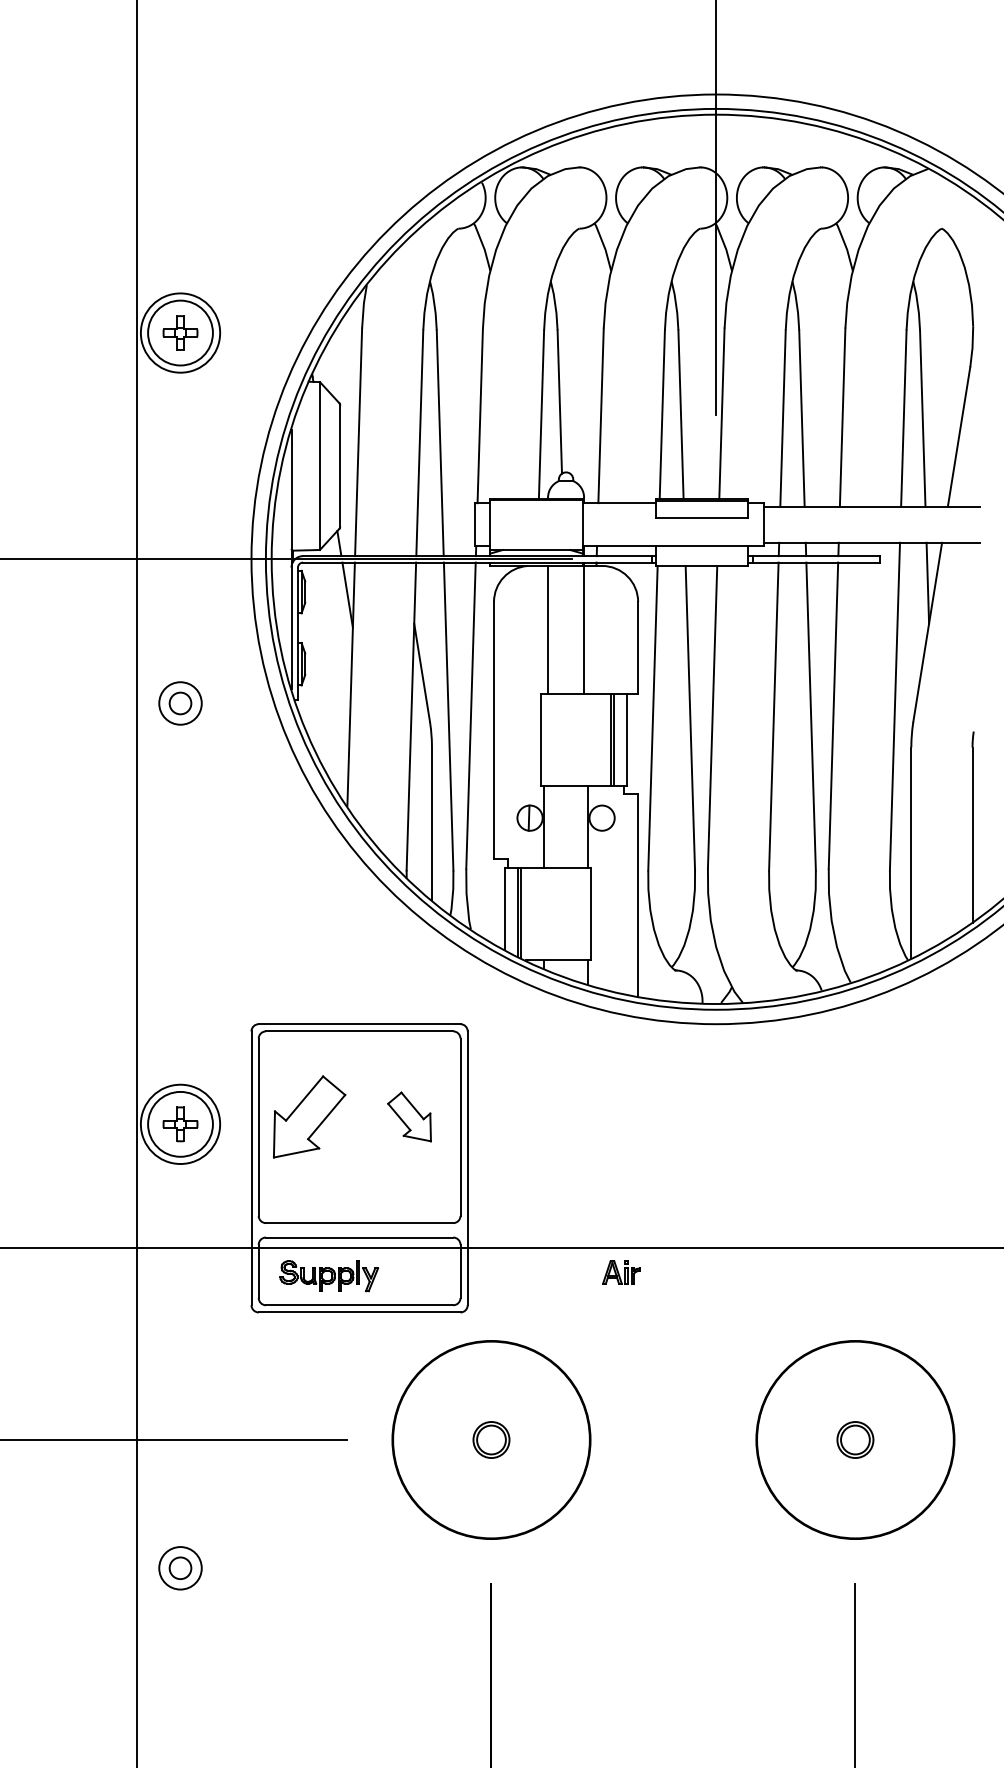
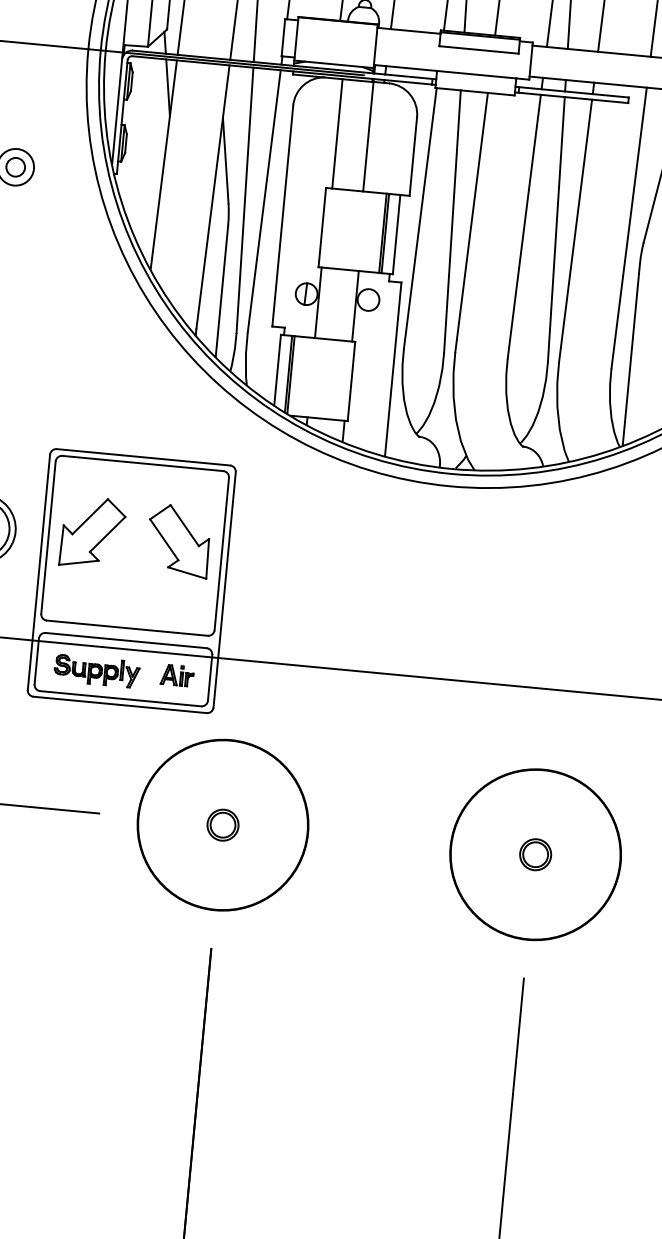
part: (409, 1116) -> (178, 540), size x1.67
part: (621, 1272) -> (177, 675), moved

